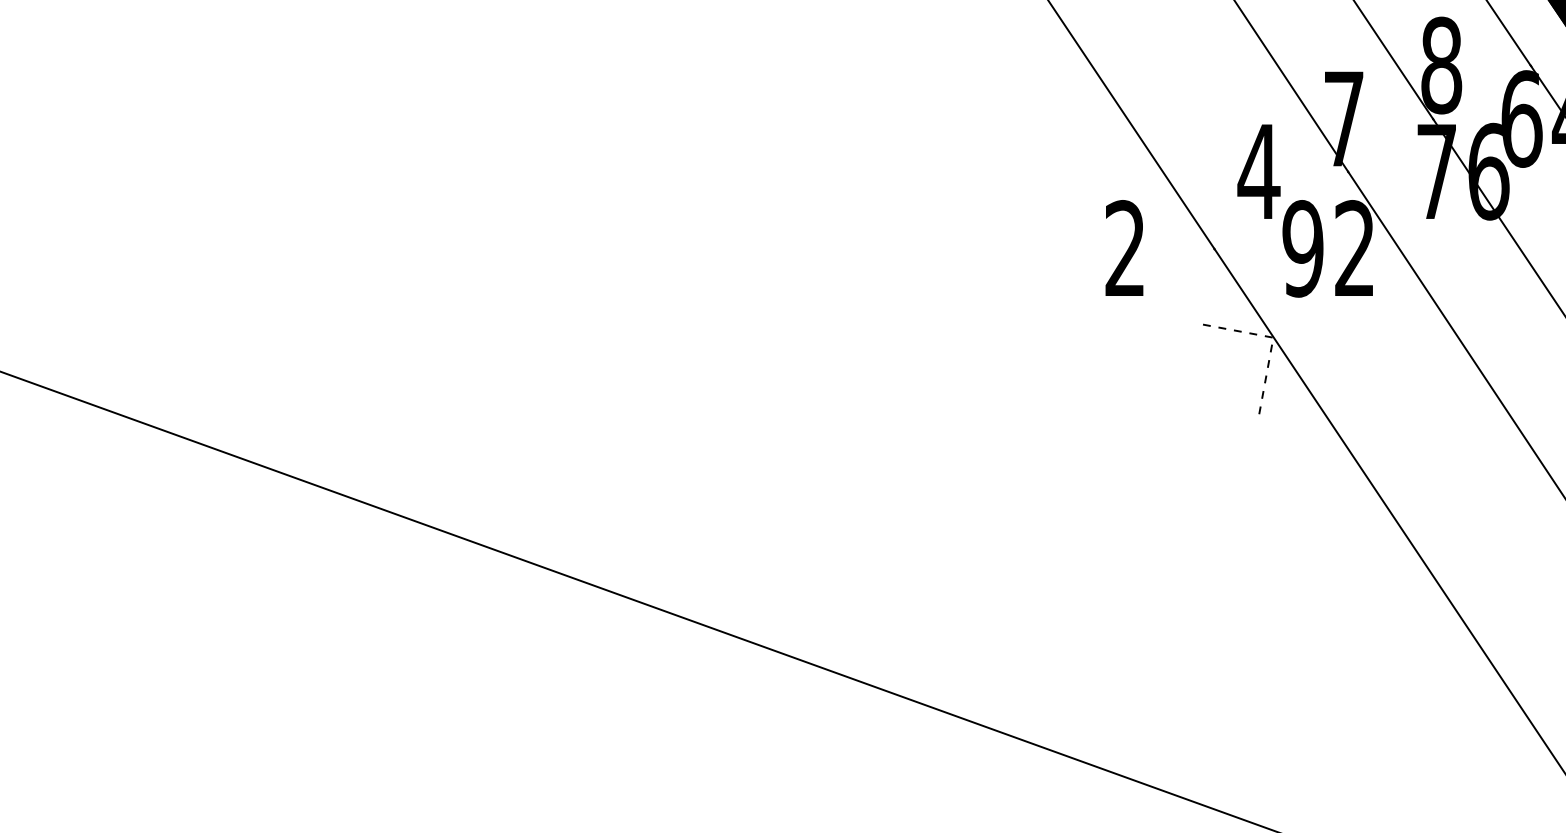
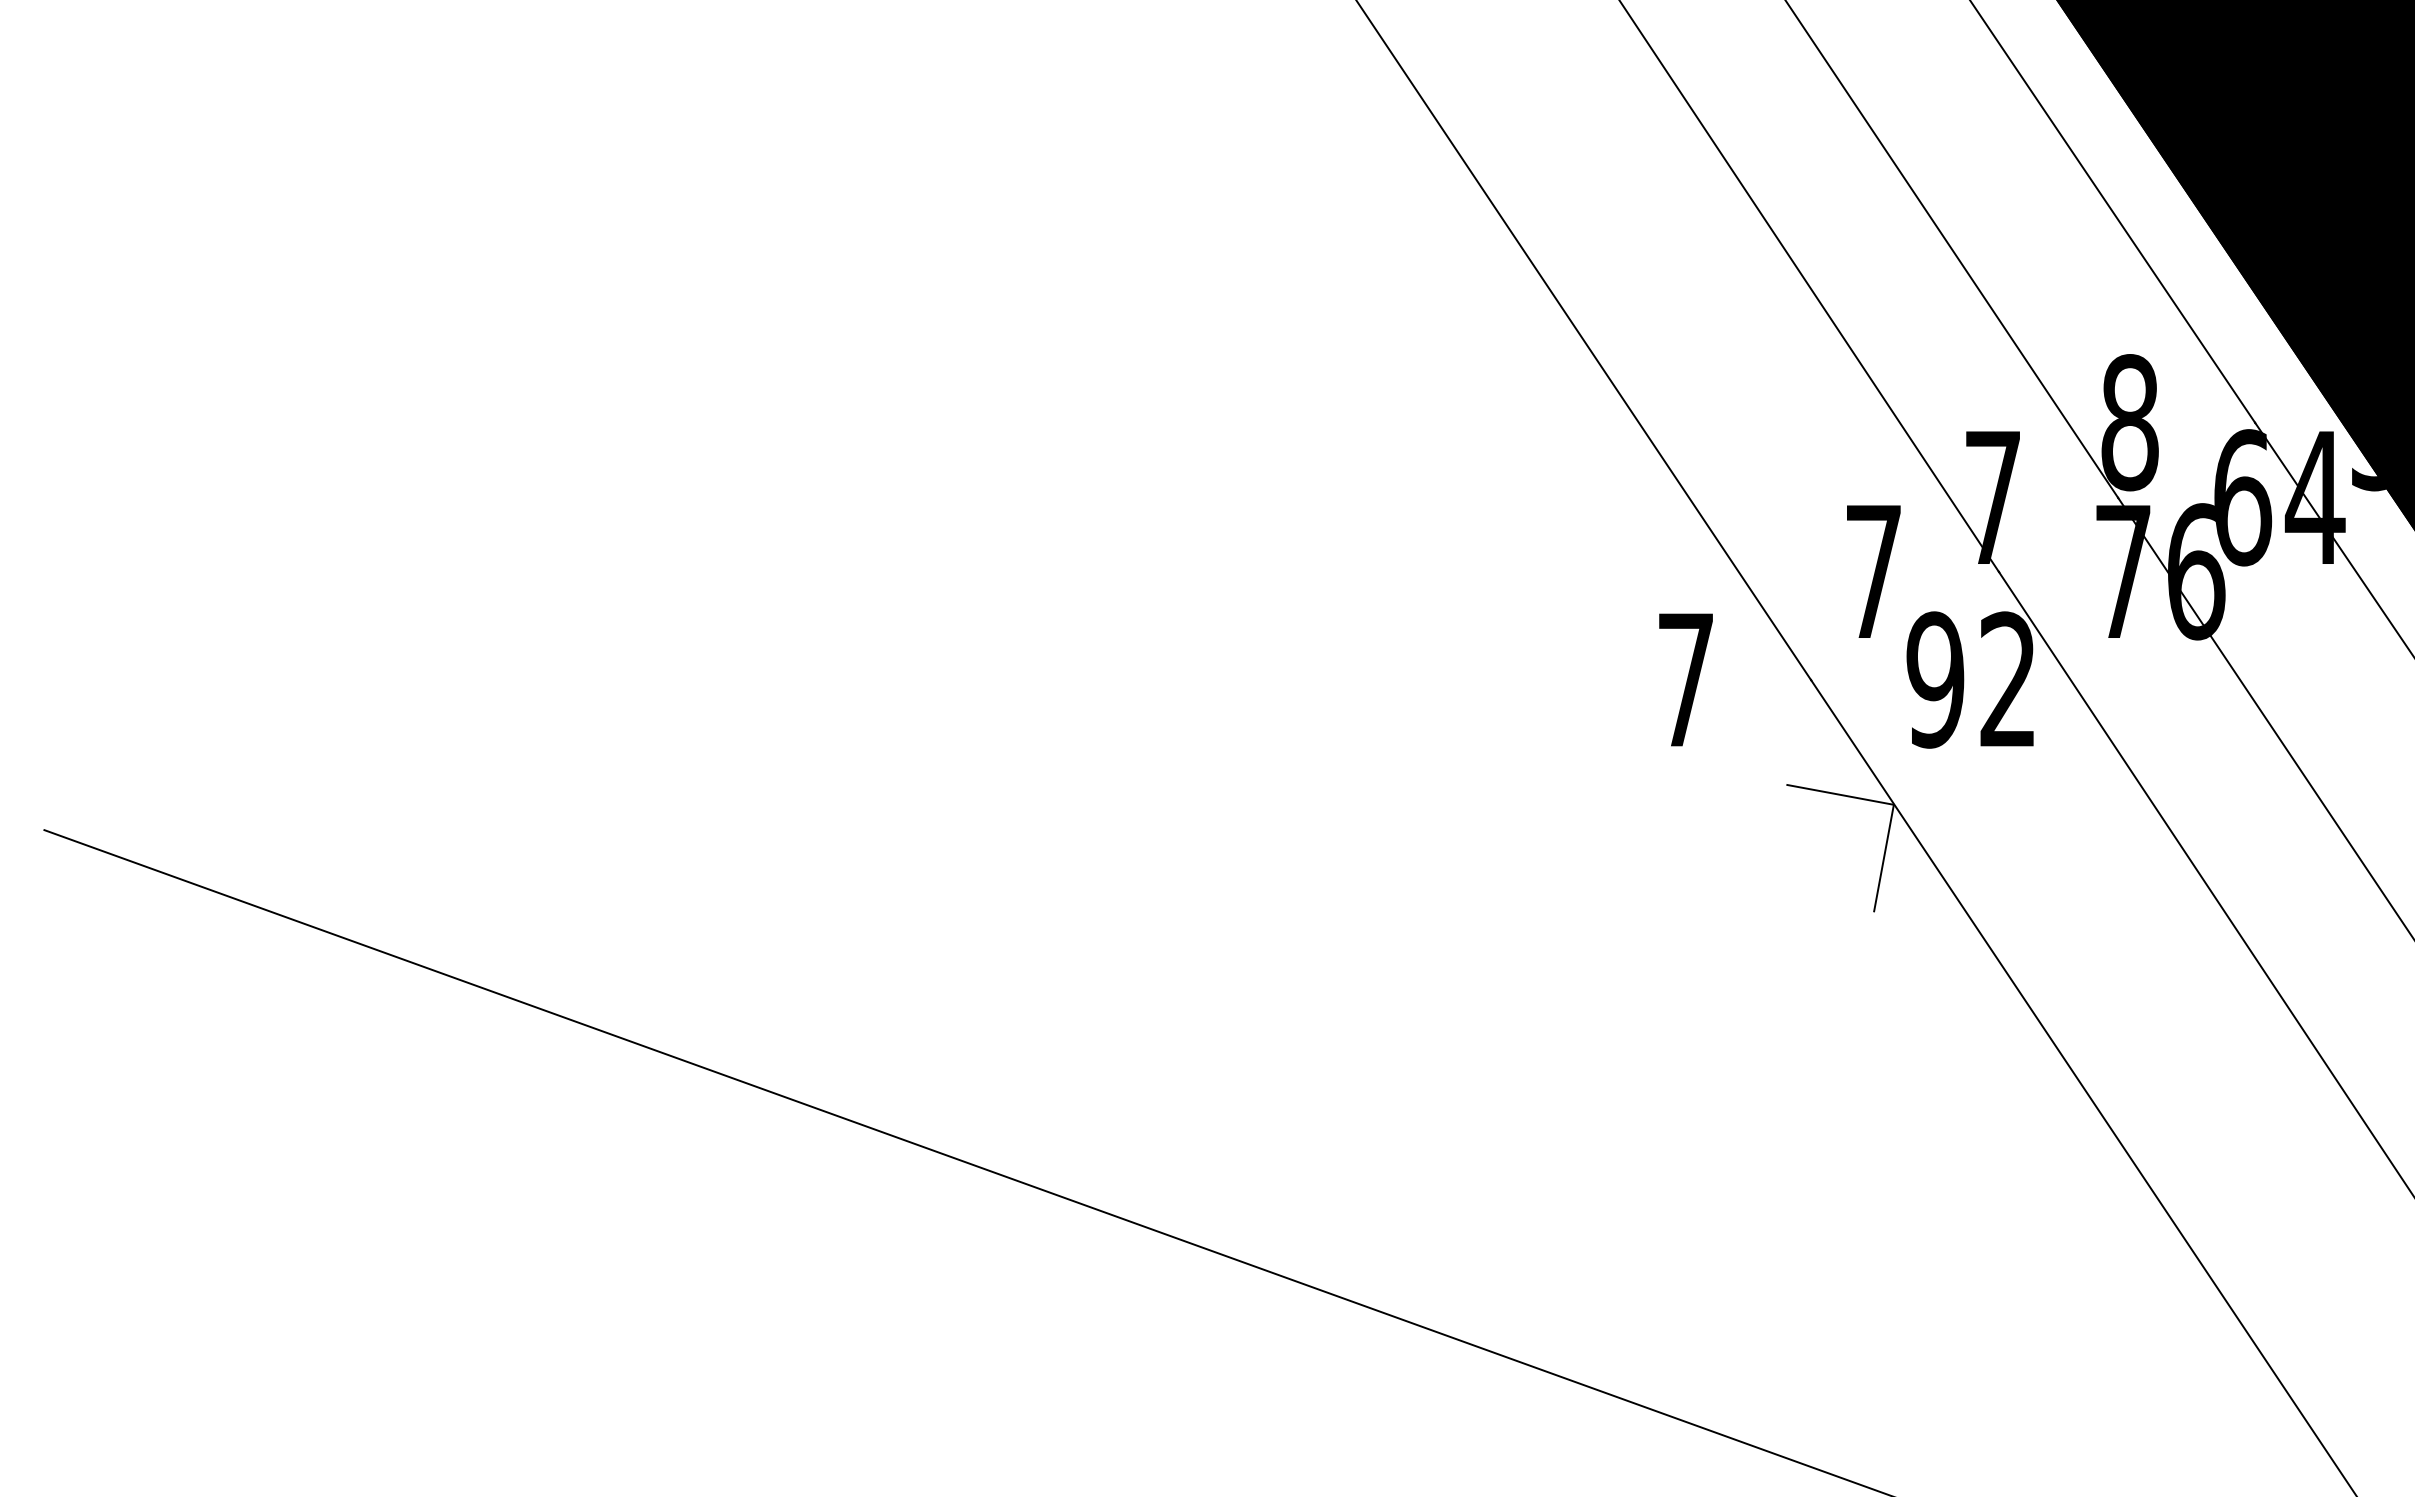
text: (1258, 171) -> (1873, 571), 4 -> 7
text: (1125, 247) -> (1685, 678), 2 -> 7
line: (1273, 337) -> (1893, 804), dashed -> solid

